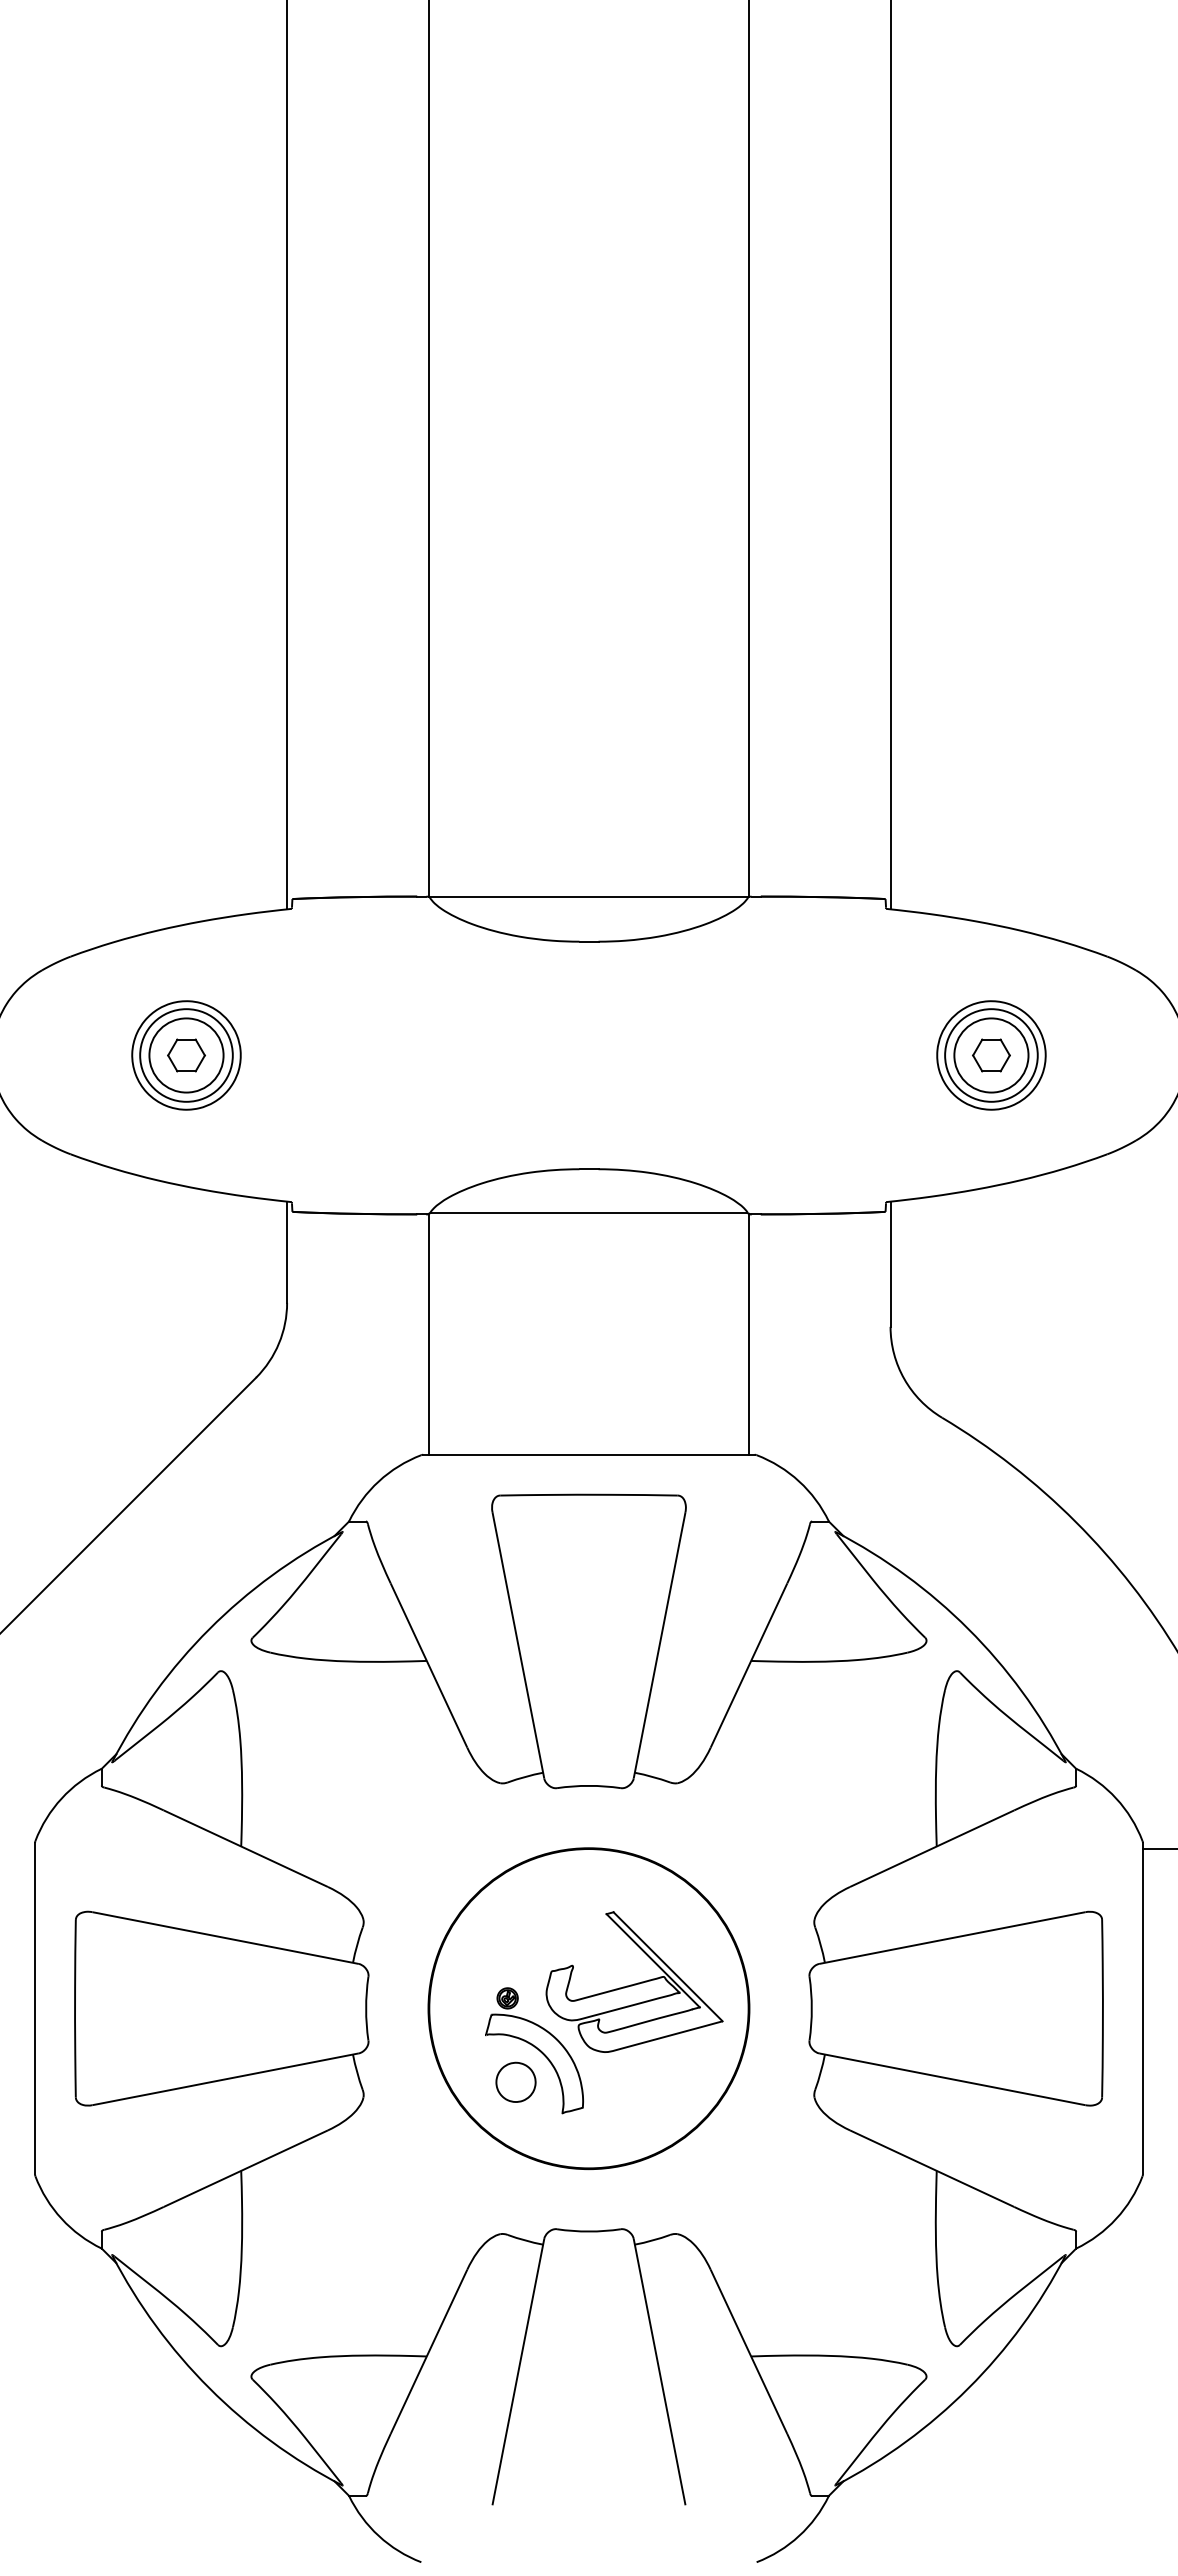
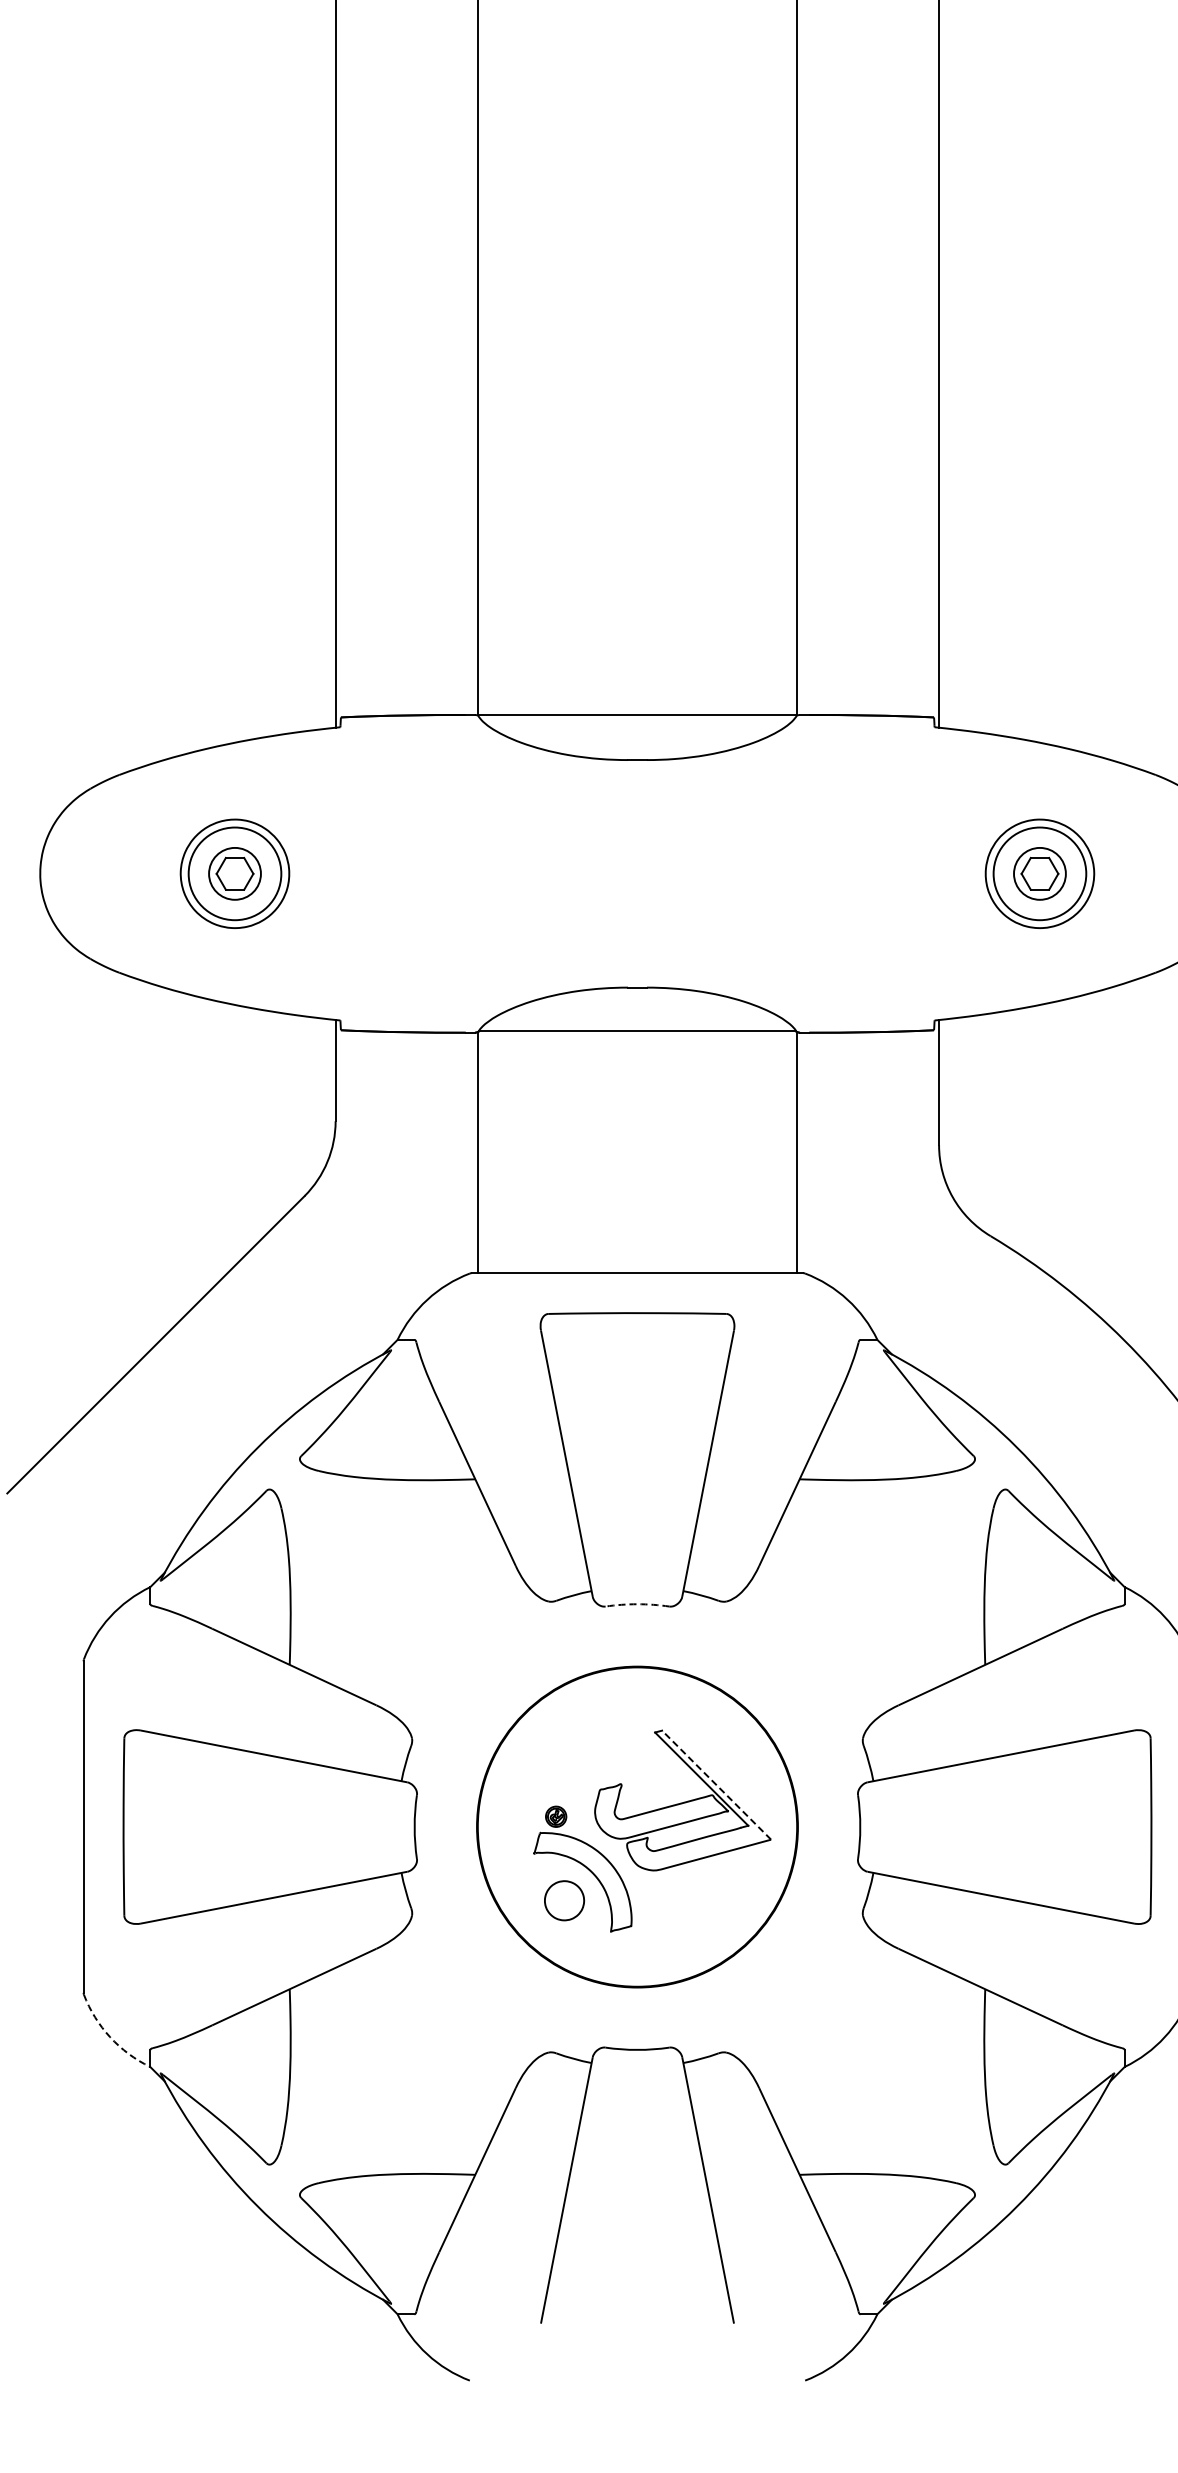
circle: (186, 1055) -> (235, 873), size x0.7
circle: (991, 1055) -> (1040, 873), size x0.7
arc: (588, 1785) -> (637, 1603), solid -> dashed
line: (667, 1966) -> (716, 1784), solid -> dashed
arc: (61, 2218) -> (110, 2036), solid -> dashed

